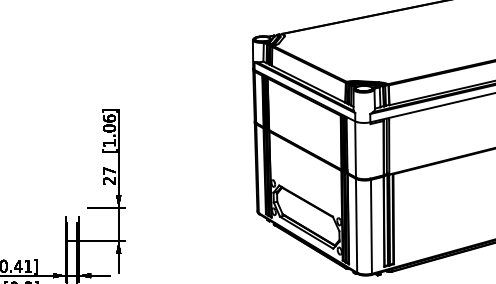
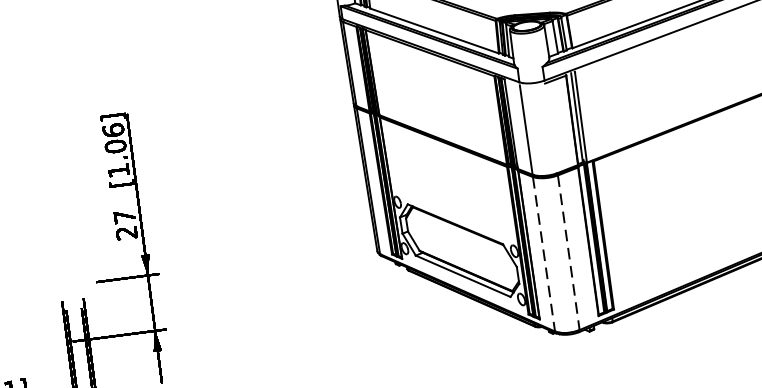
line: (356, 225) -> (543, 253), solid -> dashed
line: (371, 226) -> (568, 252), solid -> dashed

